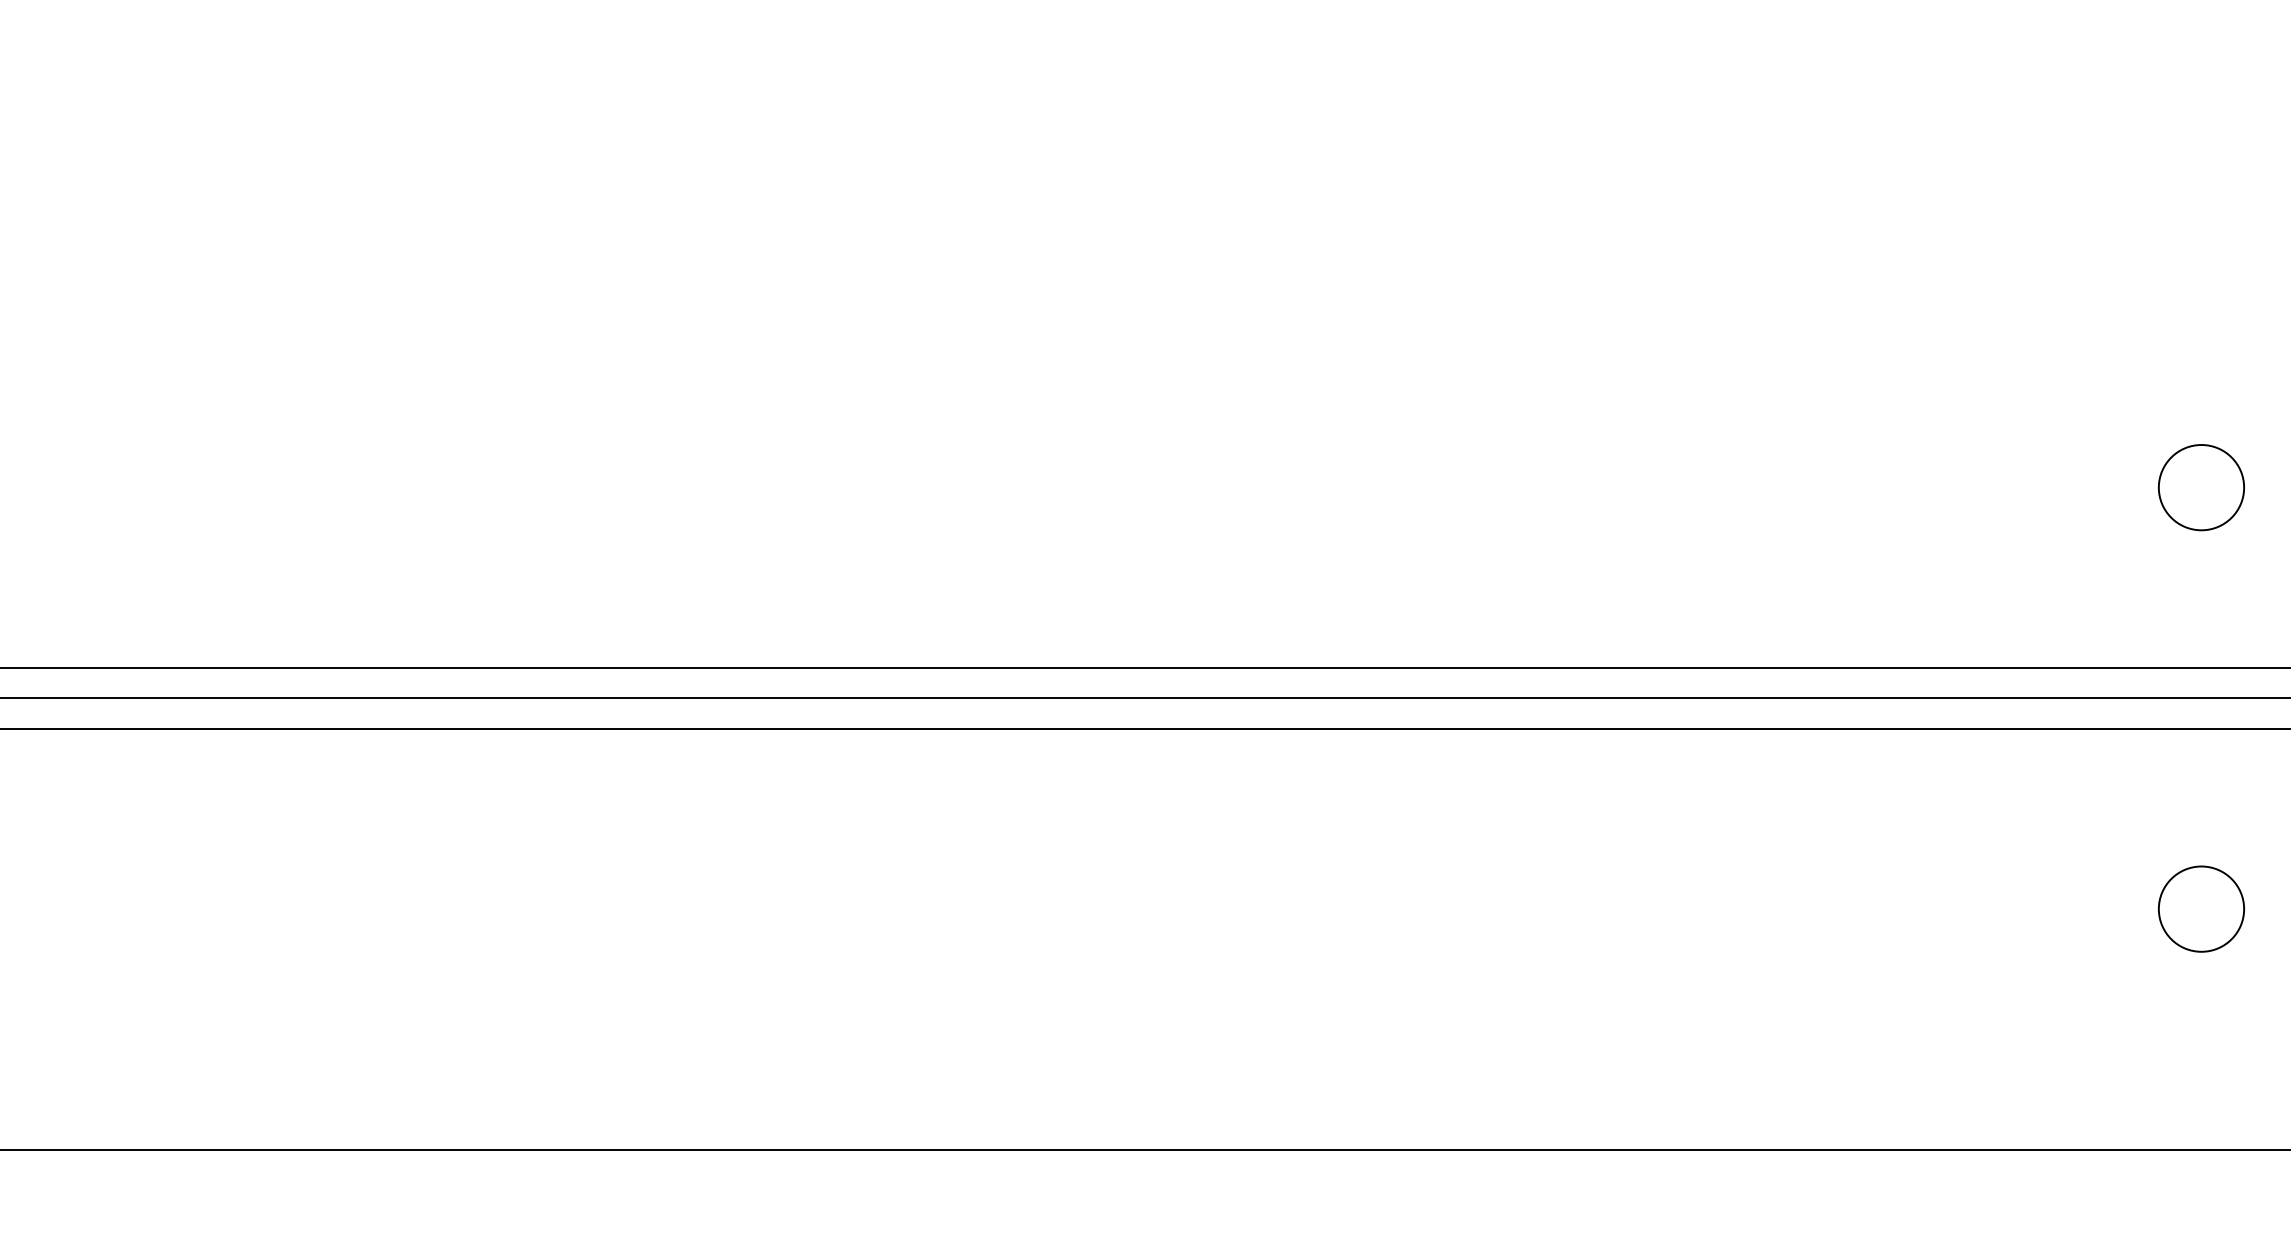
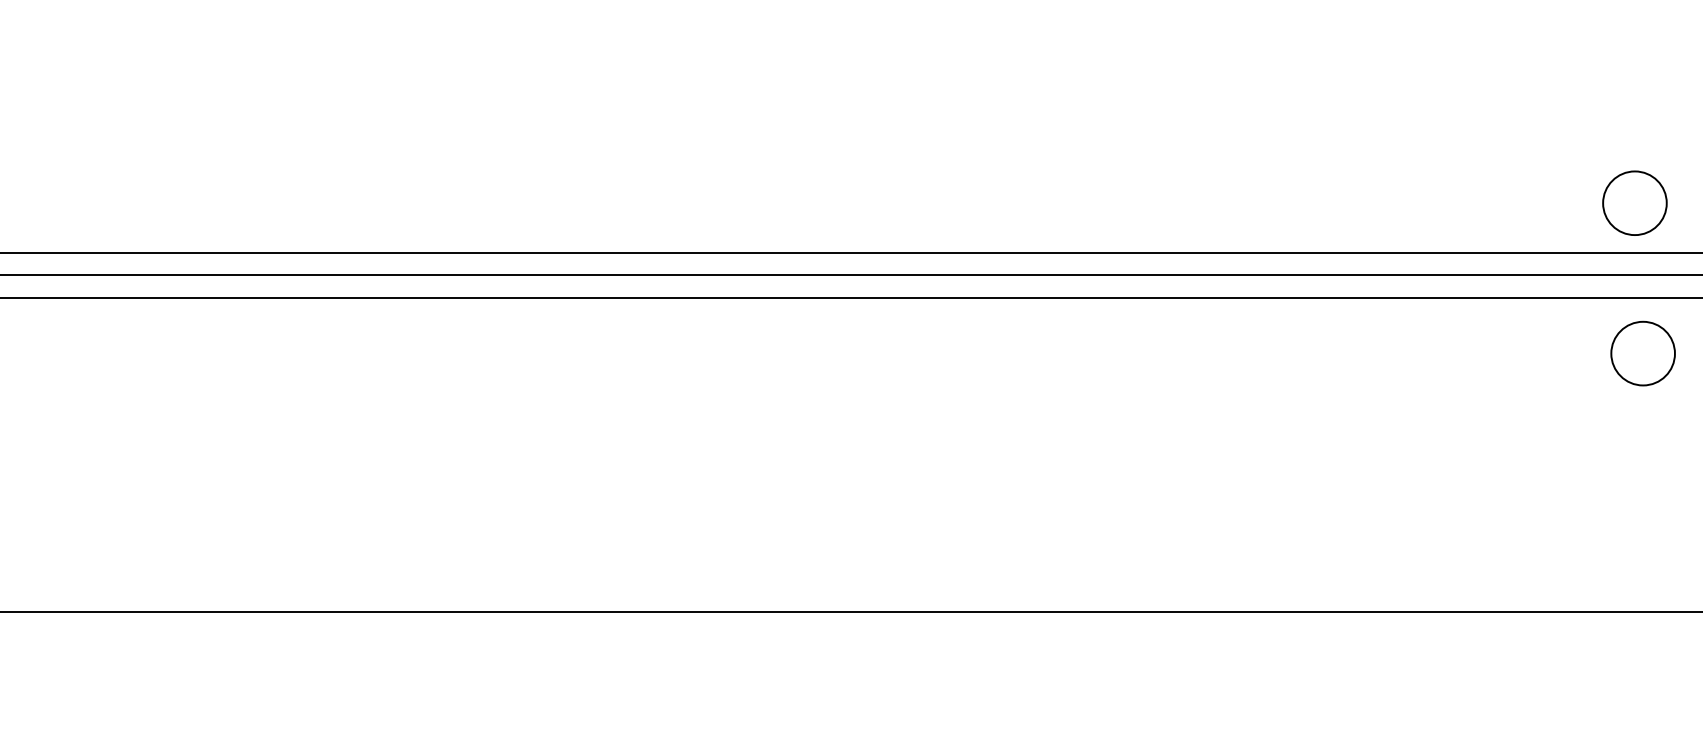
circle: (2201, 487) -> (1634, 203), moved
circle: (2201, 908) -> (1643, 353), moved

